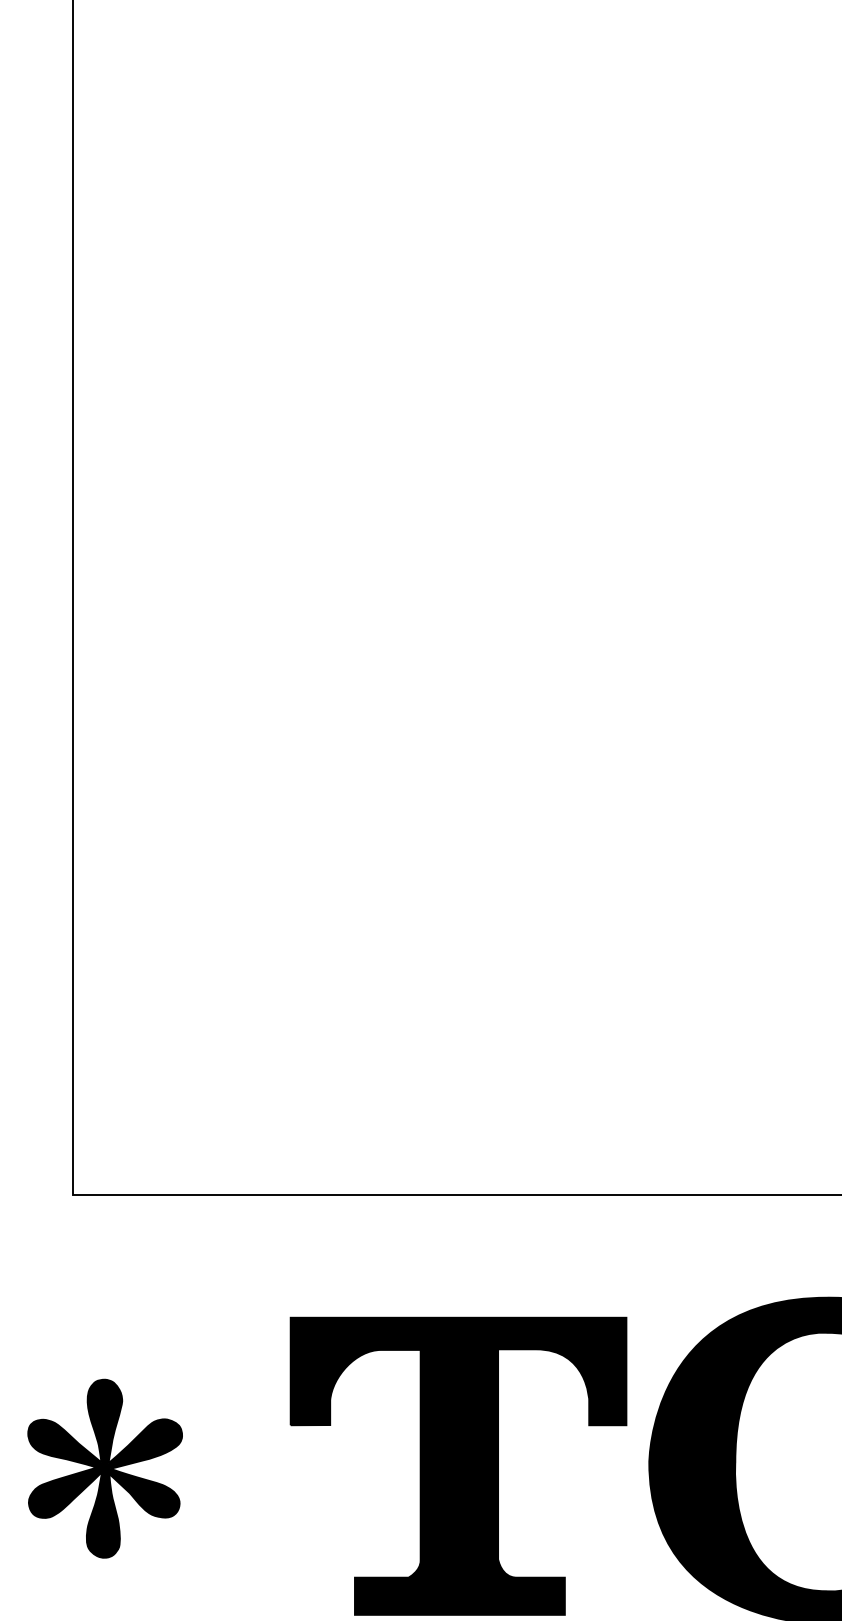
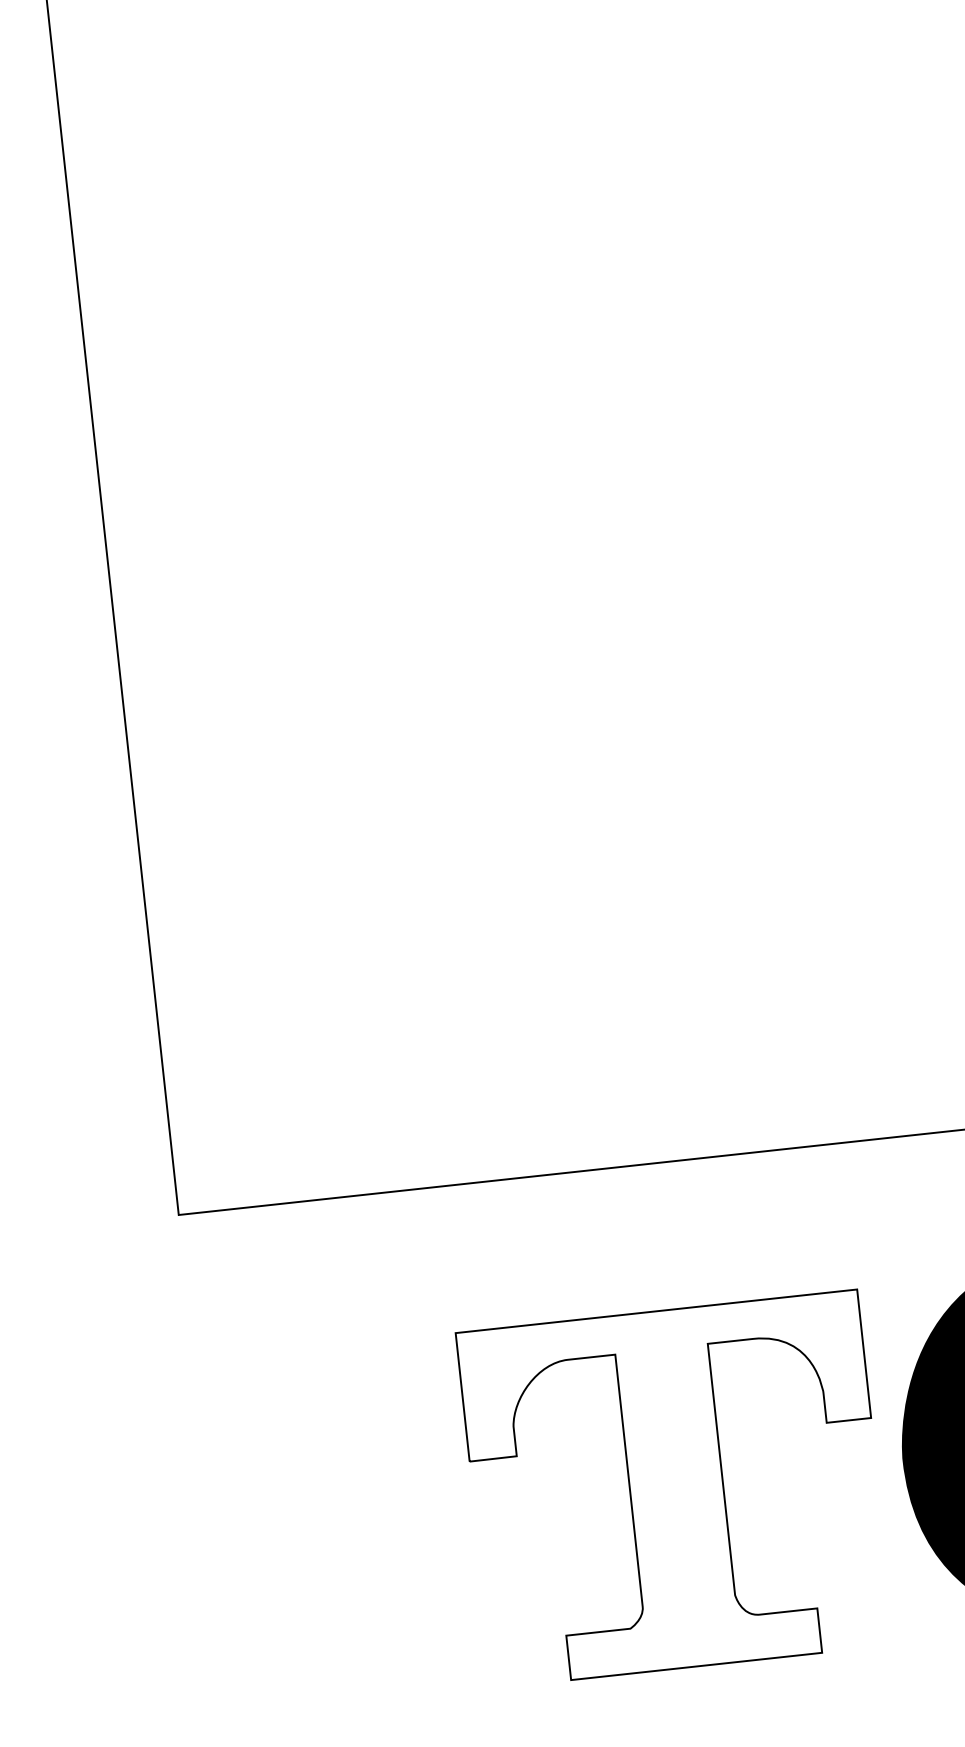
fill: (458, 1465) -> (675, 1487), removed
part: (104, 1468) -> (252, 1537), removed

